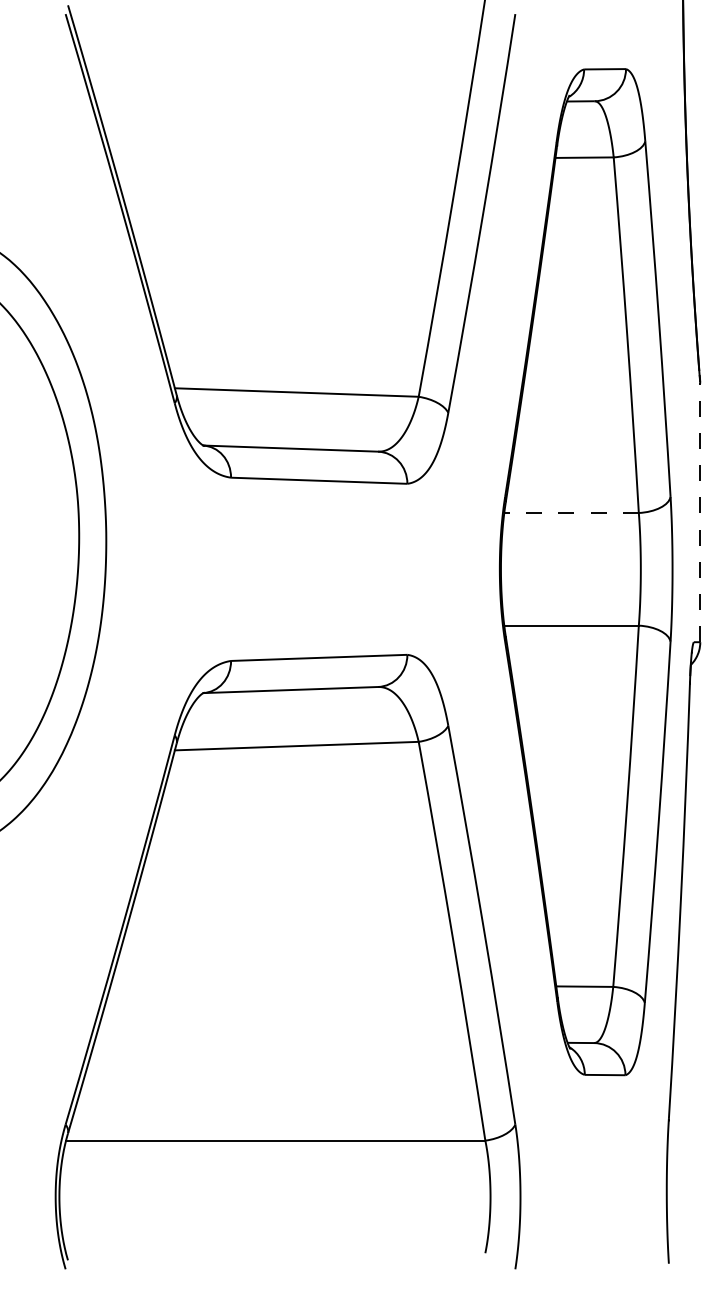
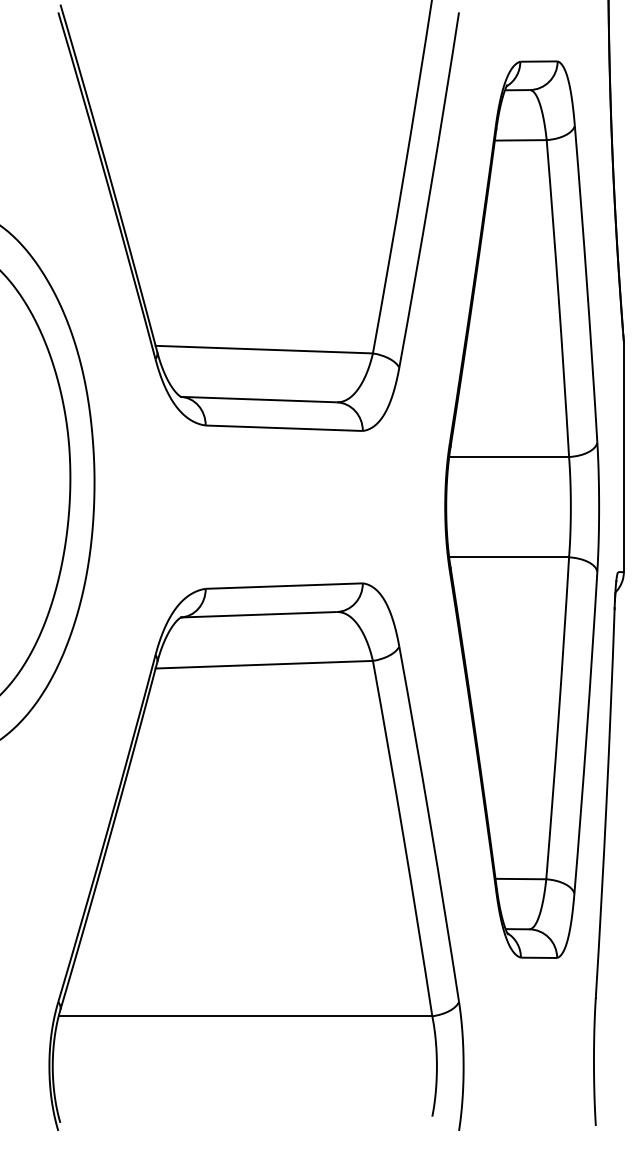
line: (700, 512) -> (624, 456), dashed -> solid
line: (571, 513) -> (509, 457), dashed -> solid

